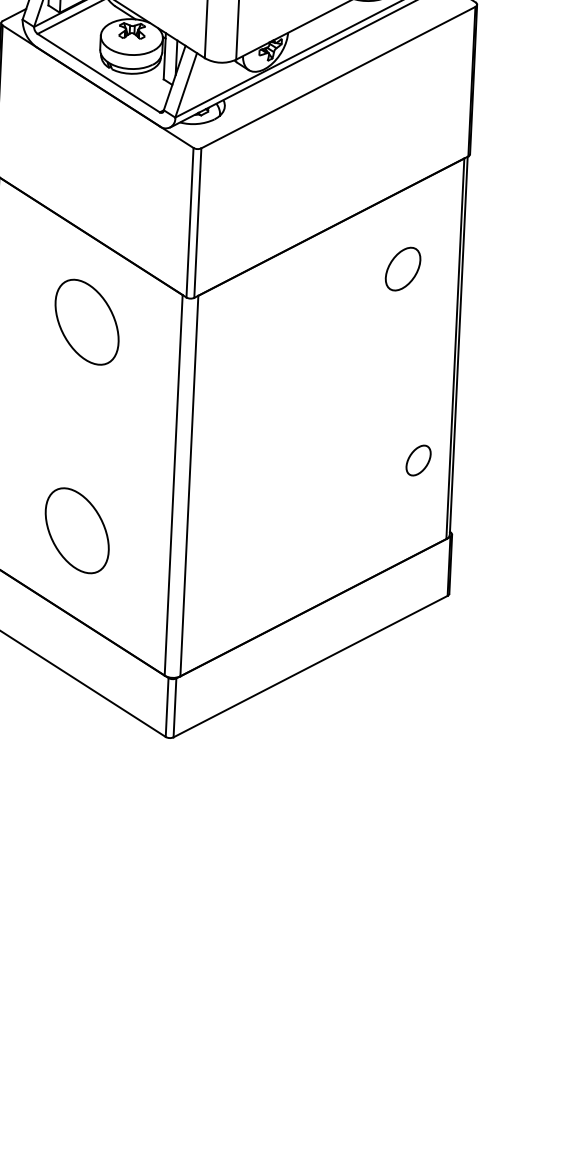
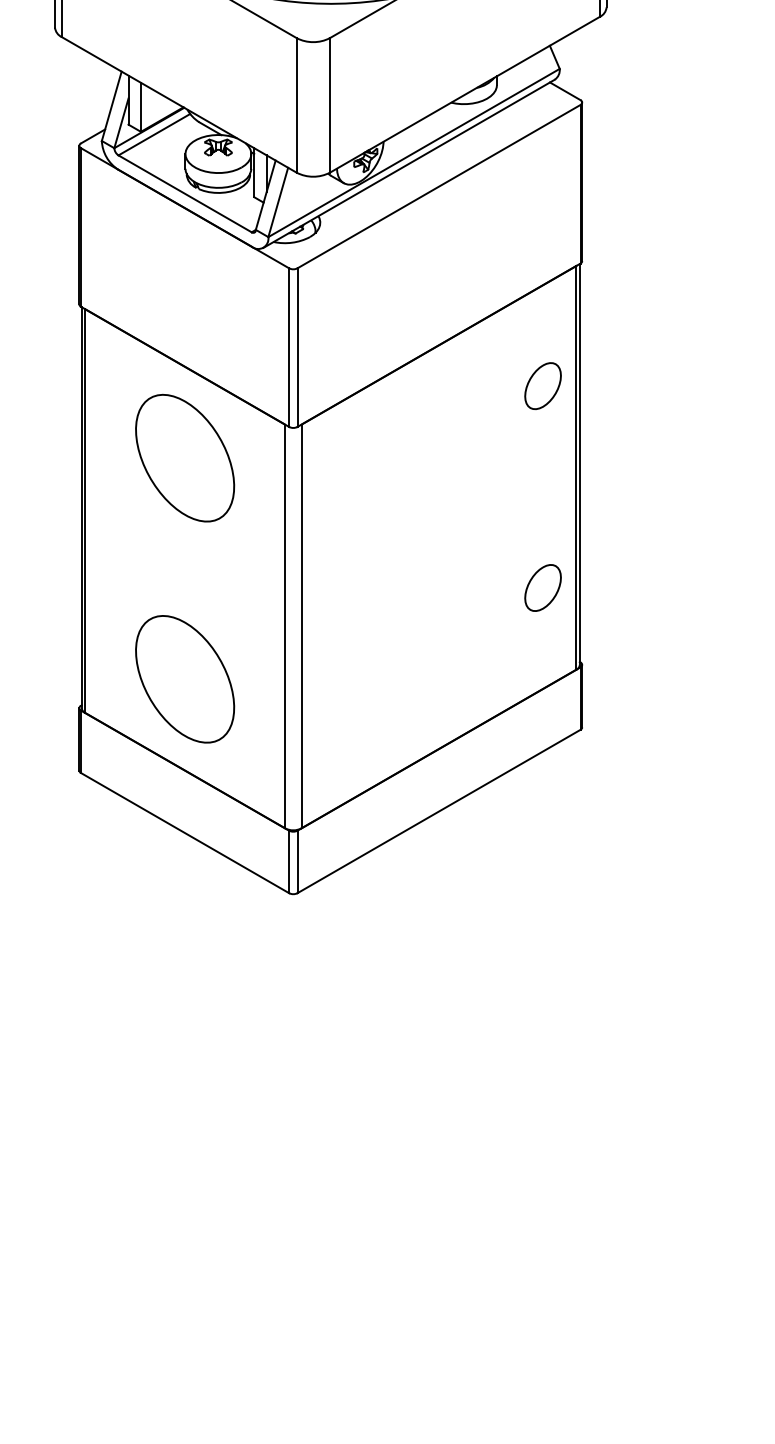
part: (402, 269) -> (542, 386), moved
part: (87, 321) -> (185, 457), size x1.43
part: (418, 460) -> (542, 587), size x1.43
part: (77, 530) -> (185, 679), size x1.43

